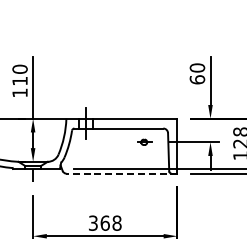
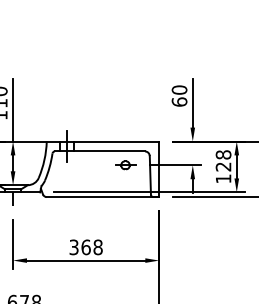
part: (144, 142) -> (125, 165), size x1.43
line: (121, 173) -> (102, 197), dashed -> solid

